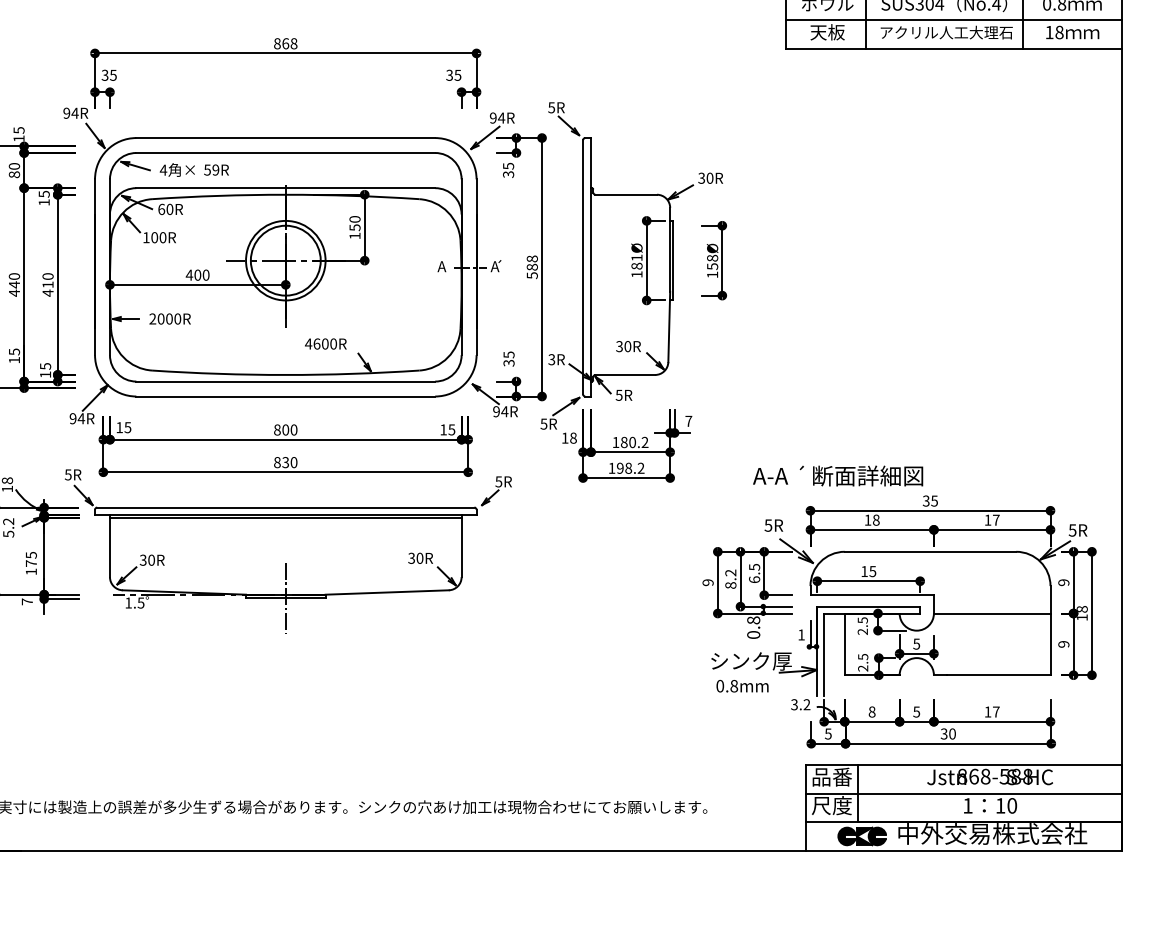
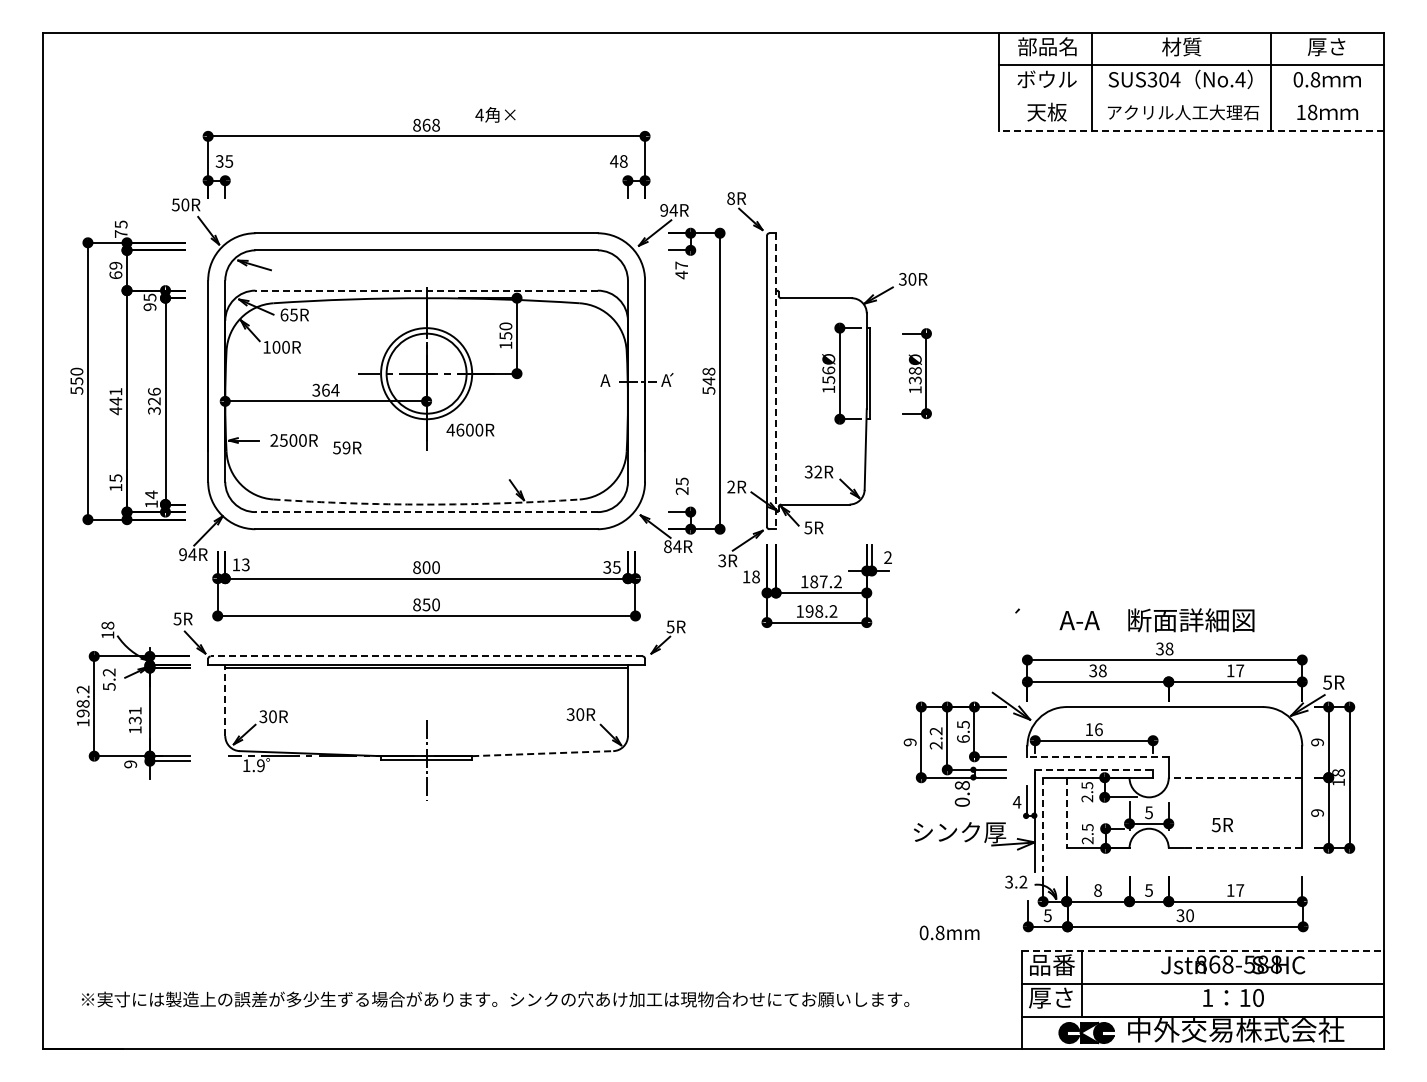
line: (953, 20) -> (1191, 98), removed
line: (953, 48) -> (1191, 130), solid -> dashed
text: (453, 75) -> (618, 161), 35 -> 48
text: (551, 107) -> (730, 198), 5R -> 8R
text: (70, 112) -> (180, 204), 94R -> 50R
text: (19, 138) -> (121, 233), 15 -> 75
text: (177, 169) -> (495, 114), moved
text: (216, 169) -> (347, 447), moved
text: (14, 170) -> (115, 270), 80 -> 69
text: (508, 170) -> (681, 270), 35 -> 47
line: (285, 188) -> (426, 290), solid -> dashed
text: (43, 202) -> (149, 307), 15 -> 95
text: (169, 208) -> (293, 314), 60R -> 65R
text: (636, 262) -> (828, 375), 181Ø -> 156Ø
text: (711, 265) -> (914, 379), 158Ø -> 138Ø
text: (531, 267) -> (708, 381), 588 -> 548
line: (591, 267) -> (776, 381), solid -> dashed
text: (197, 274) -> (325, 389), 400 -> 364
text: (14, 276) -> (115, 391), 440 -> 441
text: (48, 284) -> (154, 401), 410 -> 326
text: (160, 319) -> (283, 440), 2000R -> 2500R
text: (325, 343) -> (470, 429), moved
text: (628, 346) -> (818, 471), 30R -> 32R
text: (552, 360) -> (731, 487), 3R -> 2R
text: (509, 362) -> (682, 490), 35 -> 25
text: (45, 366) -> (151, 494), 15 -> 14
arc: (285, 374) -> (426, 504), solid -> dashed
line: (285, 381) -> (426, 512), solid -> dashed
text: (496, 411) -> (667, 546), 94R -> 84R
text: (688, 421) -> (887, 557), 7 -> 2
text: (544, 423) -> (722, 560), 5R -> 3R
text: (127, 427) -> (245, 564), 15 -> 13
text: (443, 429) -> (607, 567), 15 -> 35
text: (632, 442) -> (823, 581), 180.2 -> 187.2
text: (285, 462) -> (426, 604), 830 -> 850
text: (837, 476) -> (1156, 620), moved
text: (934, 500) -> (1169, 648), 35 -> 38
line: (285, 507) -> (426, 656), solid -> dashed
text: (868, 519) -> (1093, 670), 18 -> 38
text: (773, 526) -> (1221, 825), moved
line: (110, 546) -> (225, 700), solid -> dashed
text: (30, 559) -> (134, 715), 175 -> 131
text: (872, 571) -> (1098, 729), 15 -> 16
text: (730, 585) -> (935, 745), 8.2 -> 2.2
line: (387, 592) -> (542, 753), solid -> dashed
line: (872, 594) -> (1098, 756), solid -> dashed
text: (27, 601) -> (130, 764), 7 -> 9
text: (140, 602) -> (260, 765), 1.5 -> 1.9
line: (869, 606) -> (1094, 769), solid -> dashed
line: (992, 613) -> (1235, 777), solid -> dashed
text: (800, 635) -> (1016, 802), 1 -> 4
line: (844, 644) -> (1066, 813), solid -> dashed
line: (824, 655) -> (1043, 825), solid -> dashed
line: (998, 675) -> (1242, 848), solid -> dashed
text: (742, 685) -> (949, 932), moved
line: (964, 765) -> (1203, 951), solid -> dashed
text: (831, 805) -> (1051, 997), 尺度 -> 厚さ

